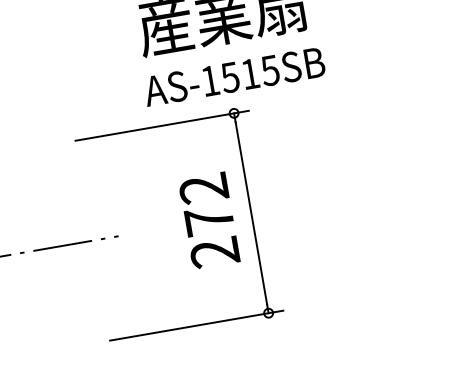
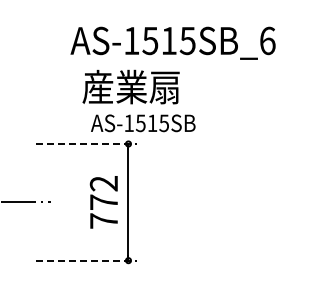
text: (234, 77) -> (143, 123), moved
line: (162, 126) -> (86, 144), solid -> dashed
text: (213, 251) -> (103, 220), 272 -> 772
line: (196, 325) -> (86, 260), solid -> dashed

